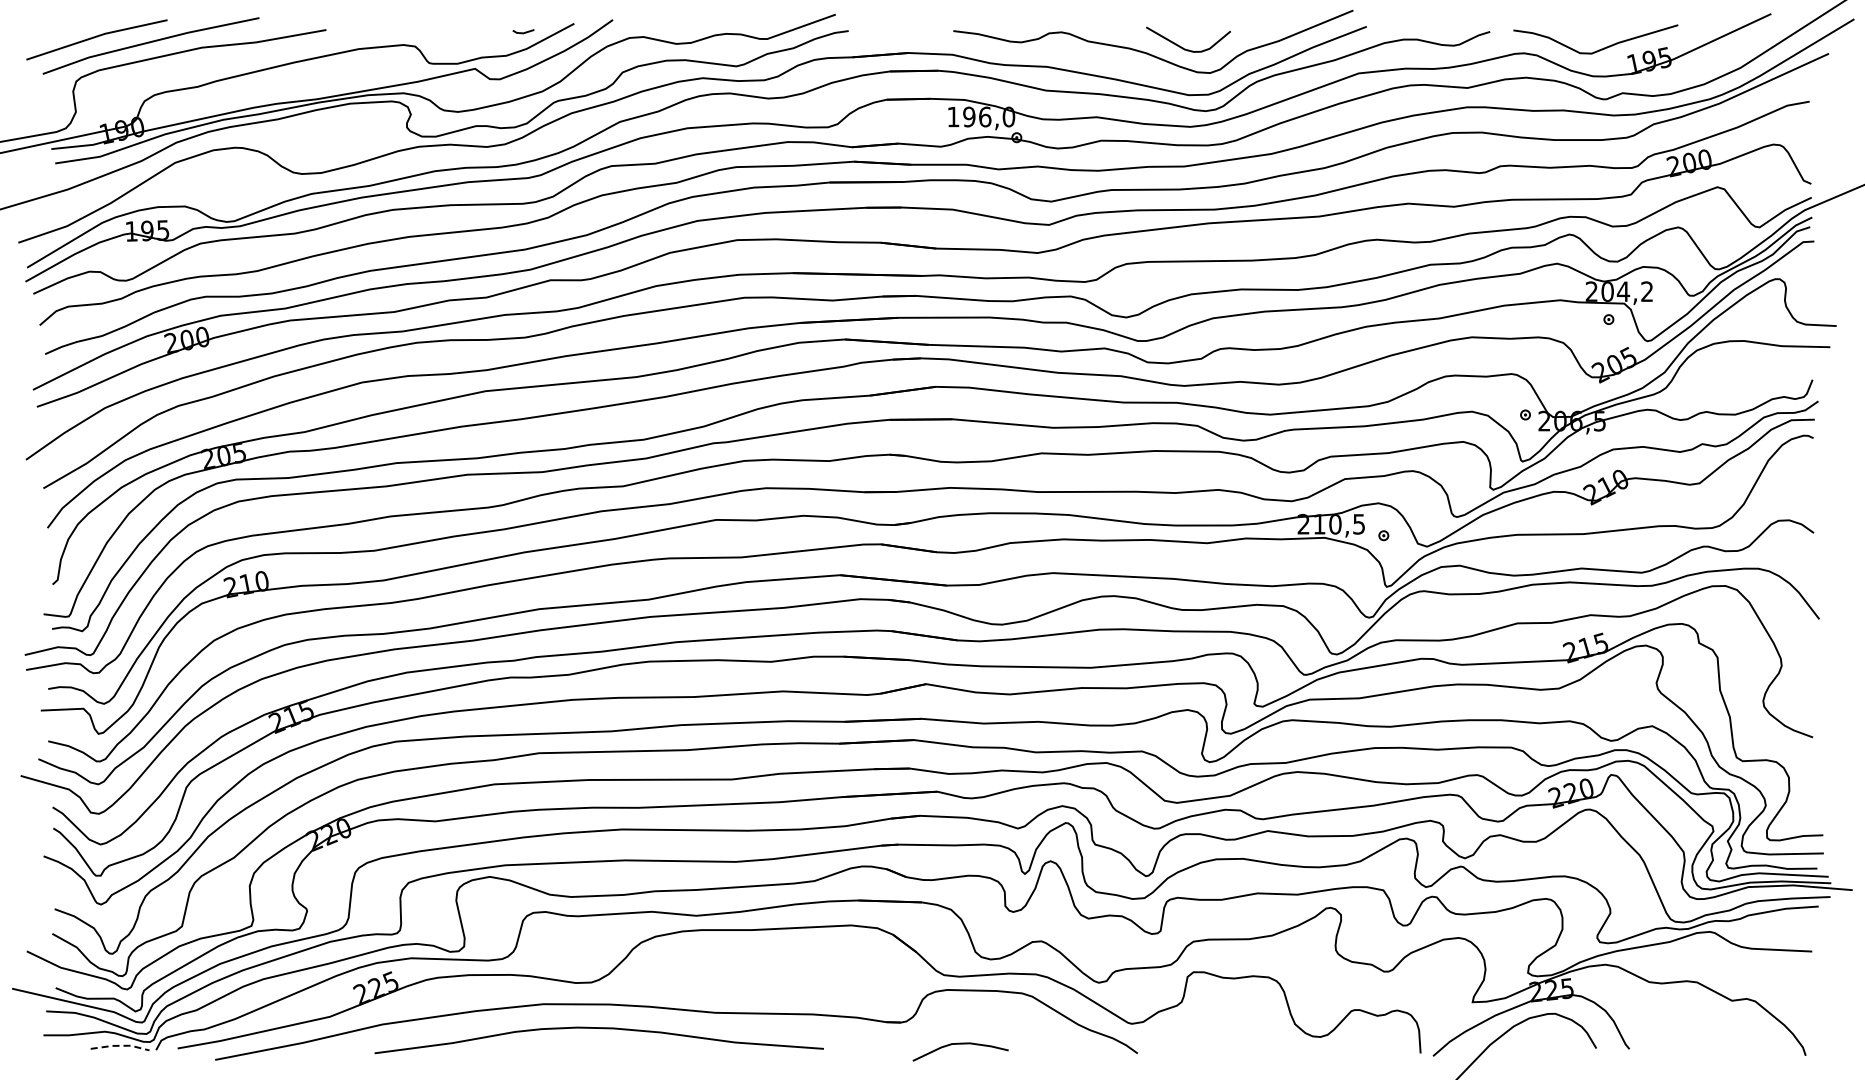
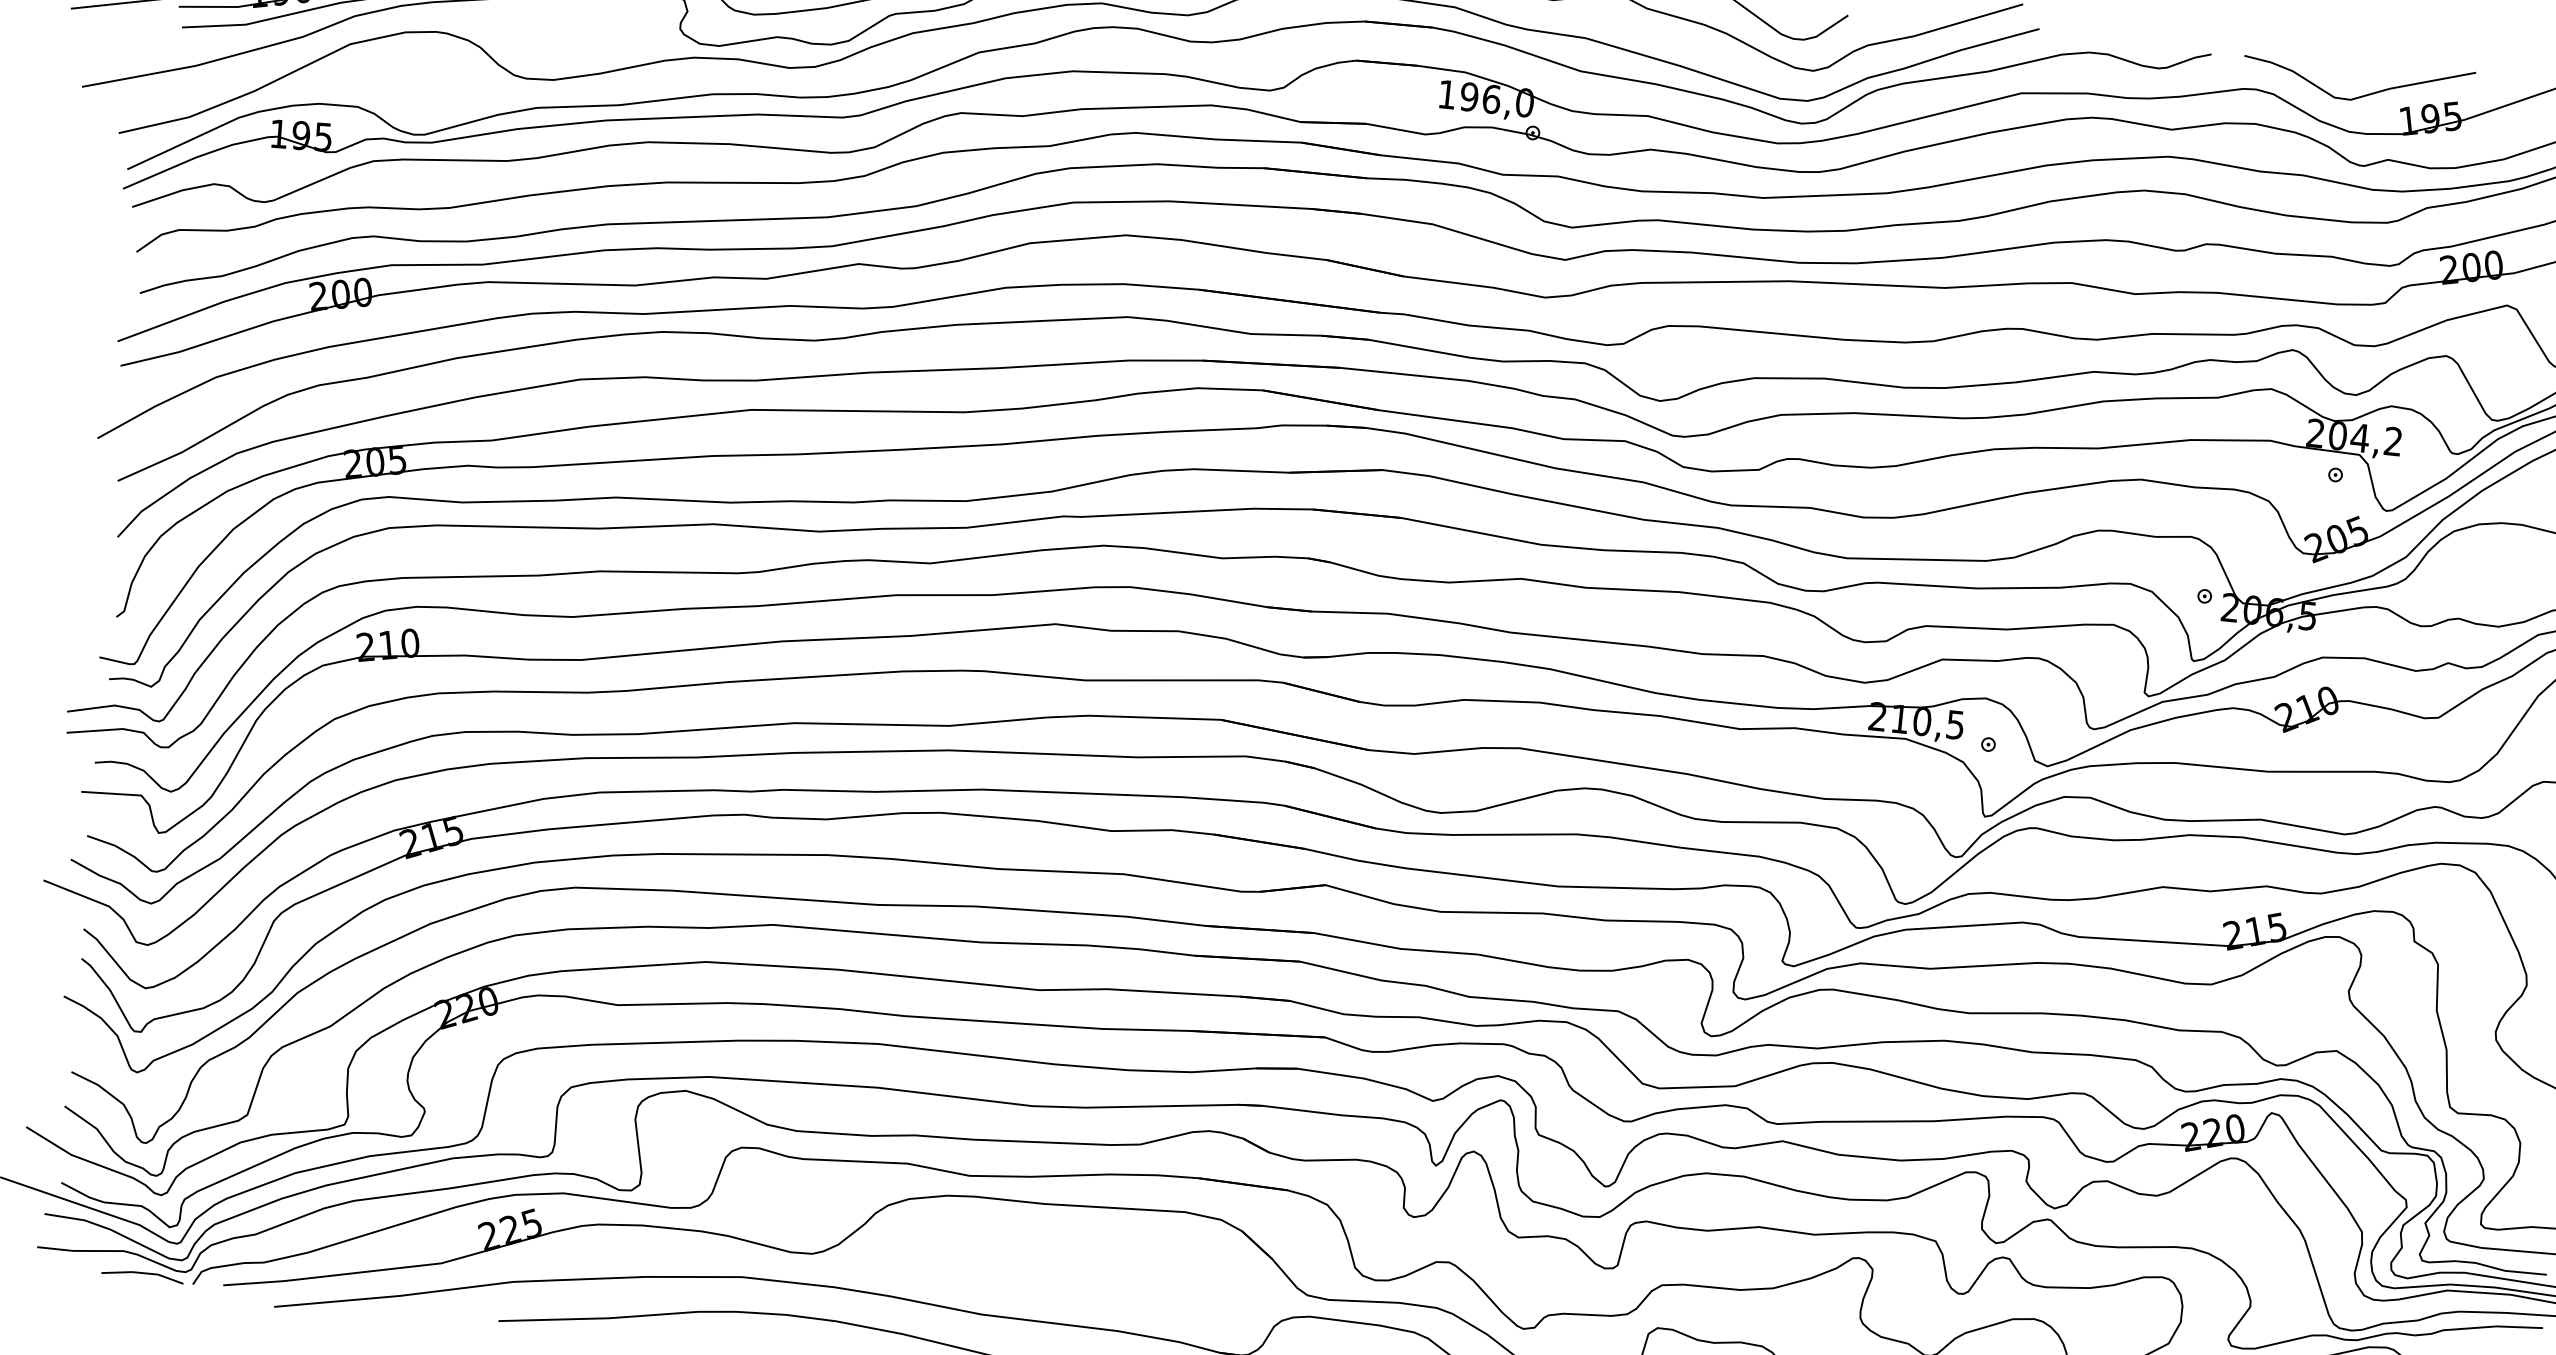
line: (121, 1045) -> (145, 1272), dashed -> solid

